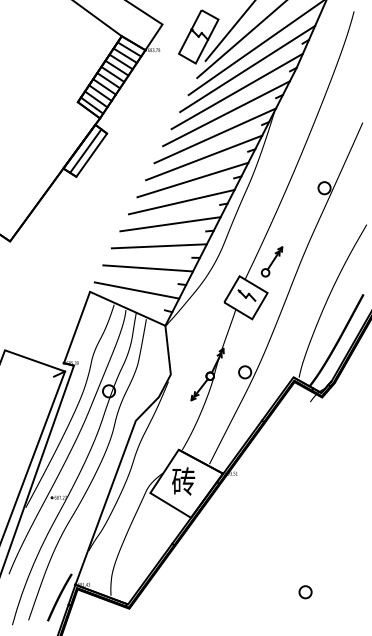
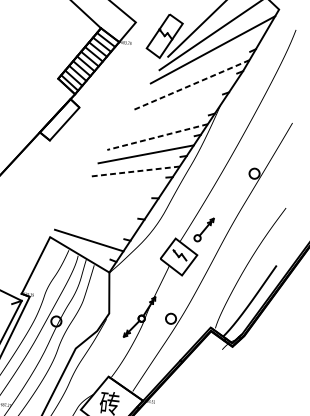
line: (247, 68) -> (202, 67), removed
line: (237, 91) -> (191, 85), solid -> dashed
line: (226, 113) -> (180, 102), removed
line: (215, 135) -> (169, 119), removed
line: (85, 150) -> (59, 119), removed
line: (203, 158) -> (157, 137), solid -> dashed
line: (181, 202) -> (134, 171), solid -> dashed
line: (170, 224) -> (123, 189), removed
line: (158, 246) -> (111, 206), removed
line: (148, 268) -> (100, 223), removed

